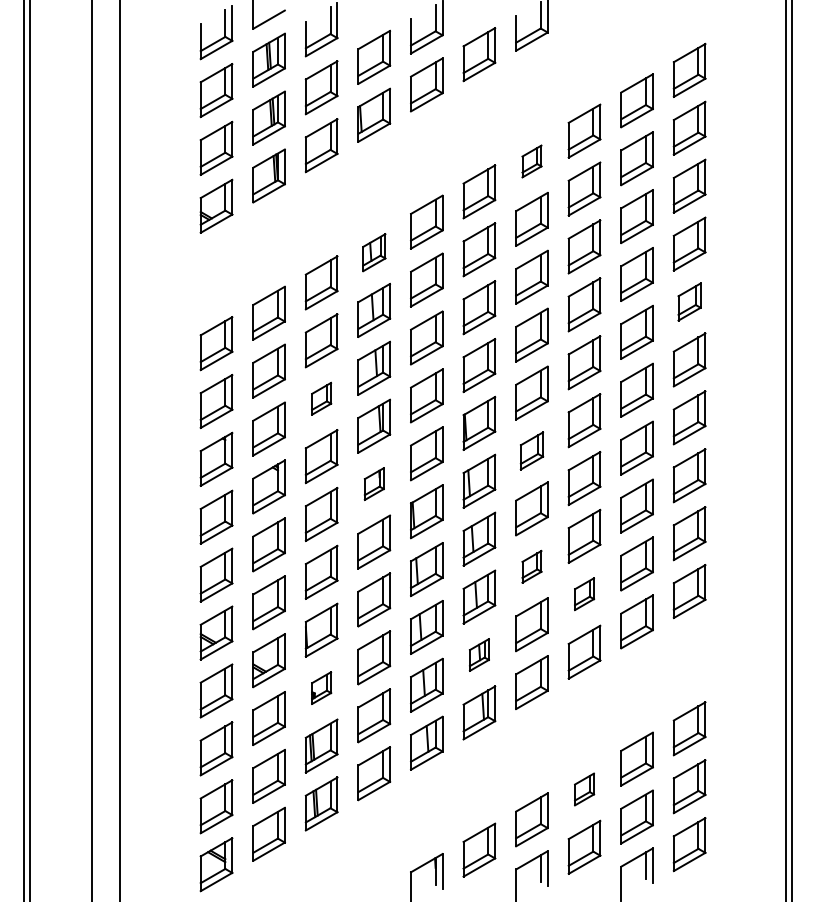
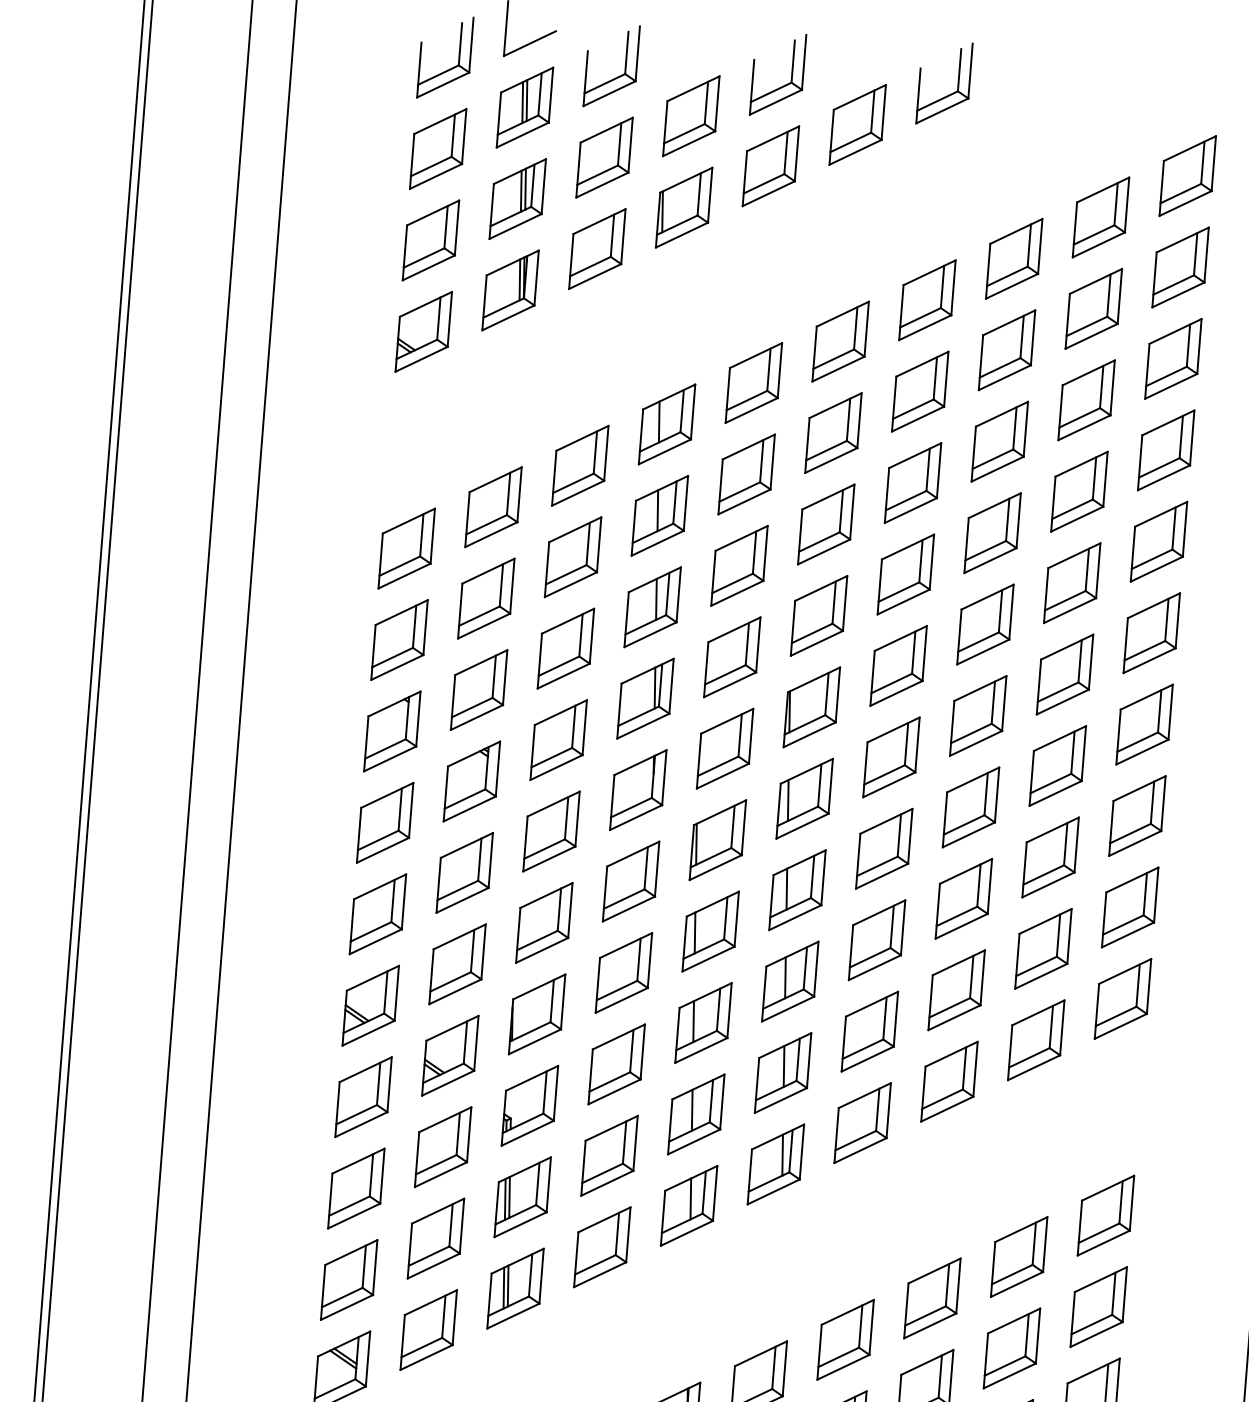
part: (531, 161) -> (926, 300), size x1.67
part: (374, 252) -> (667, 424), size x1.43
part: (689, 301) -> (1158, 540), size x1.43
part: (321, 398) -> (565, 648), size x1.67
part: (531, 450) -> (890, 756), size x1.43
part: (374, 483) -> (638, 789), size x1.67
part: (531, 566) -> (876, 939), size x1.67
part: (584, 593) -> (956, 988), size x1.67
part: (479, 654) -> (783, 1072), size x1.67
part: (321, 687) -> (529, 1104), size x1.67
part: (584, 789) -> (932, 1298), size x1.67

